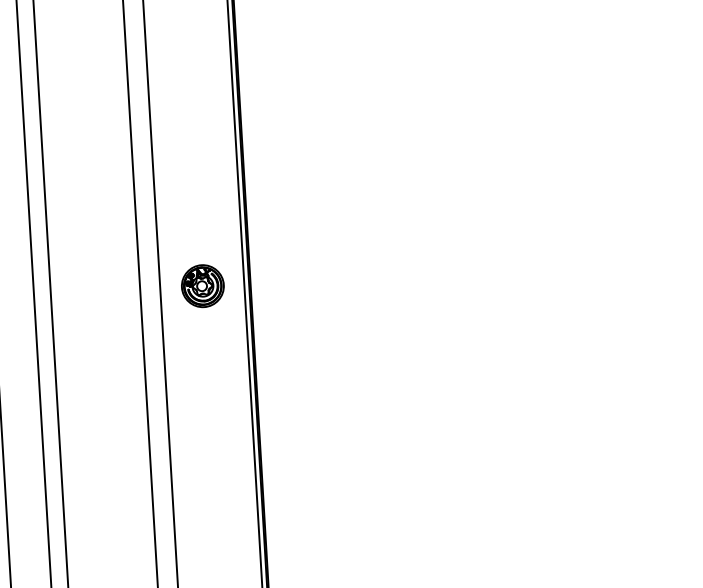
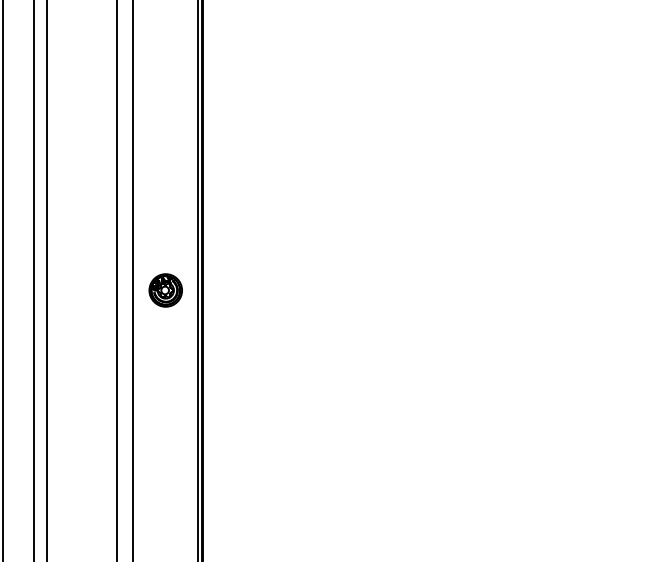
part: (202, 286) -> (165, 290), moved

